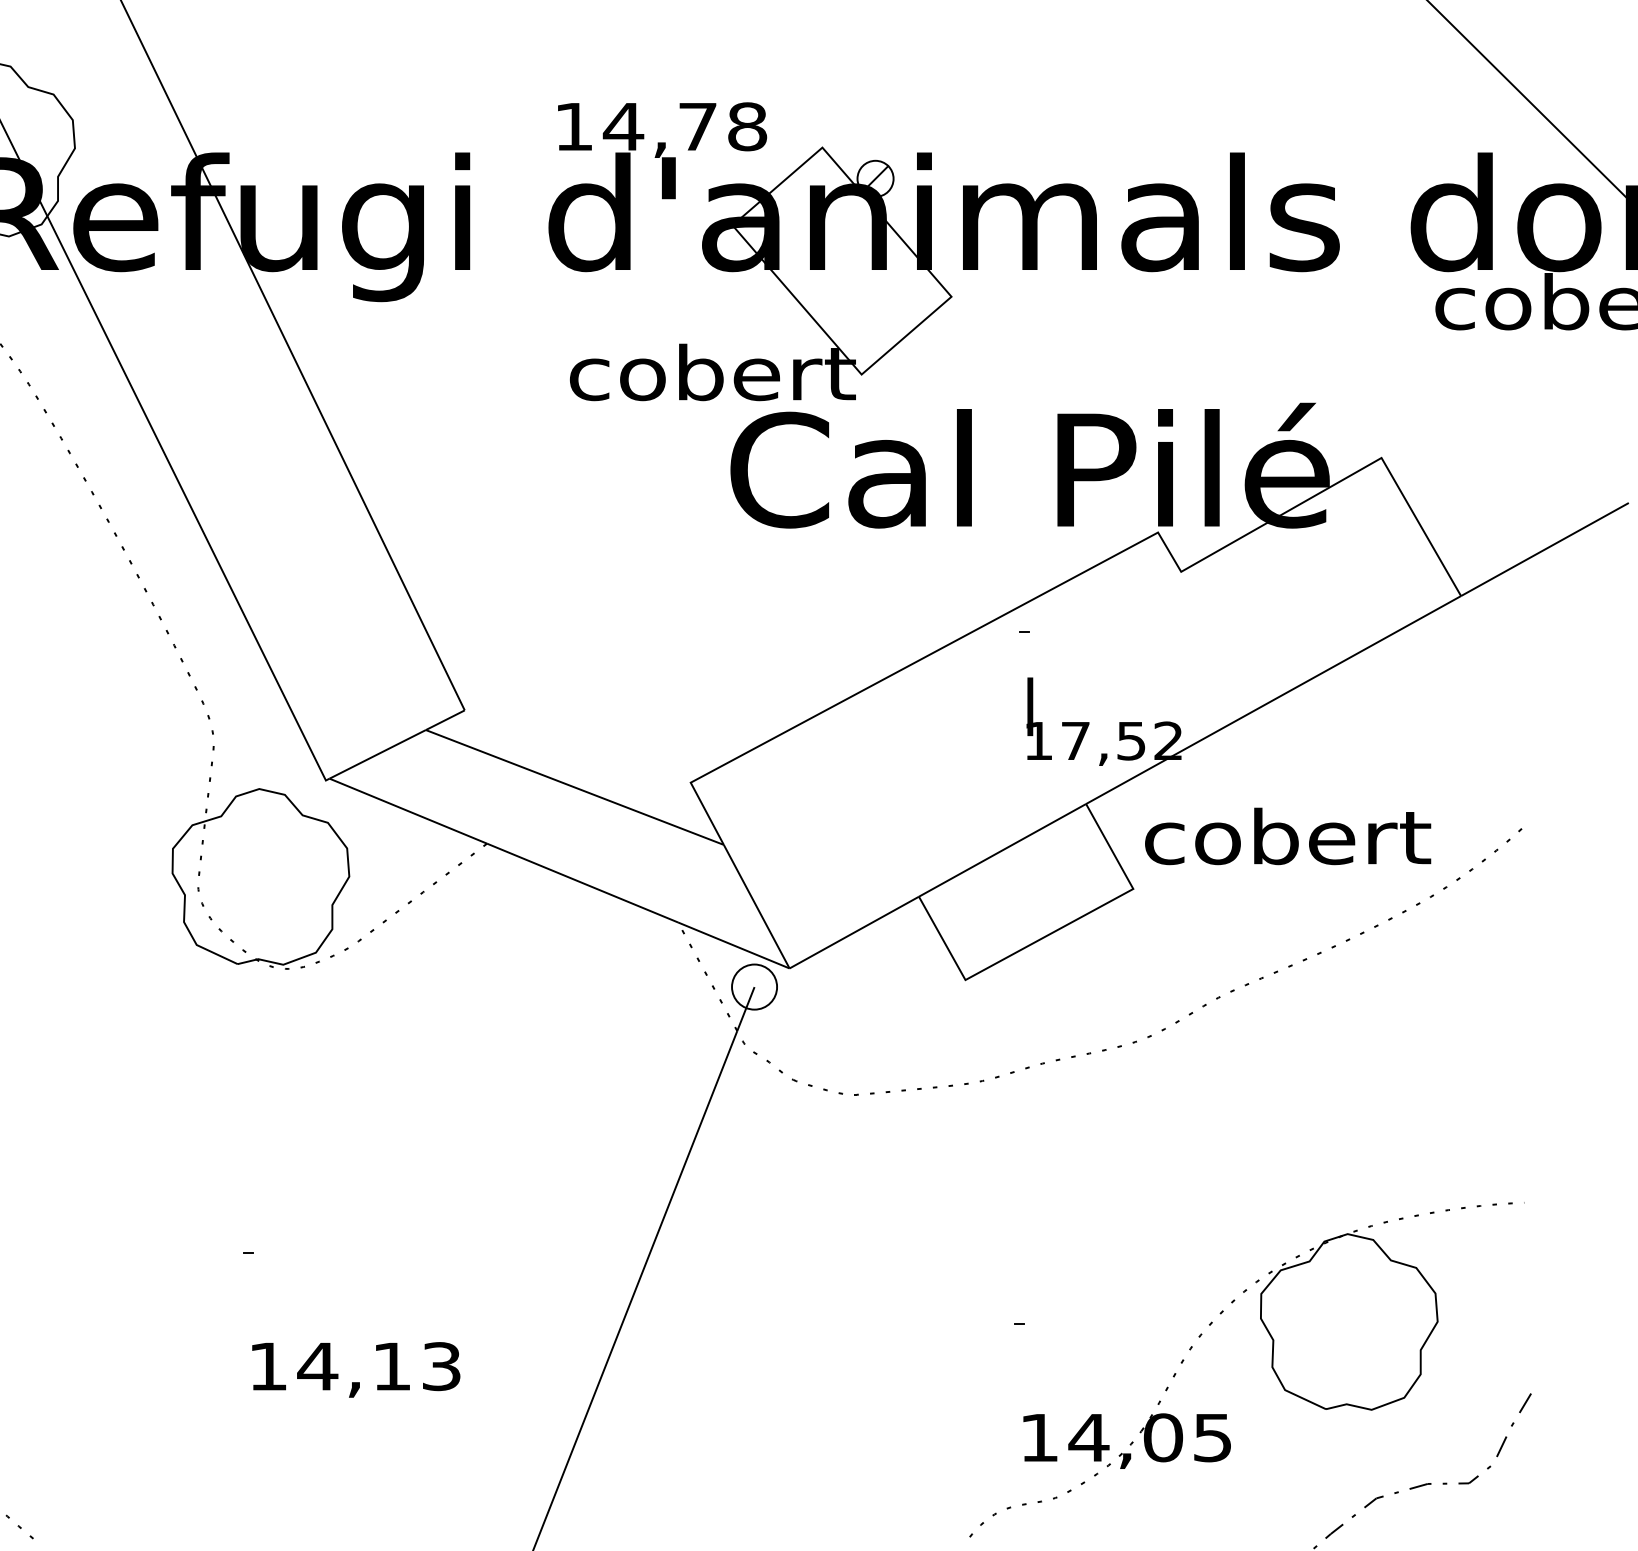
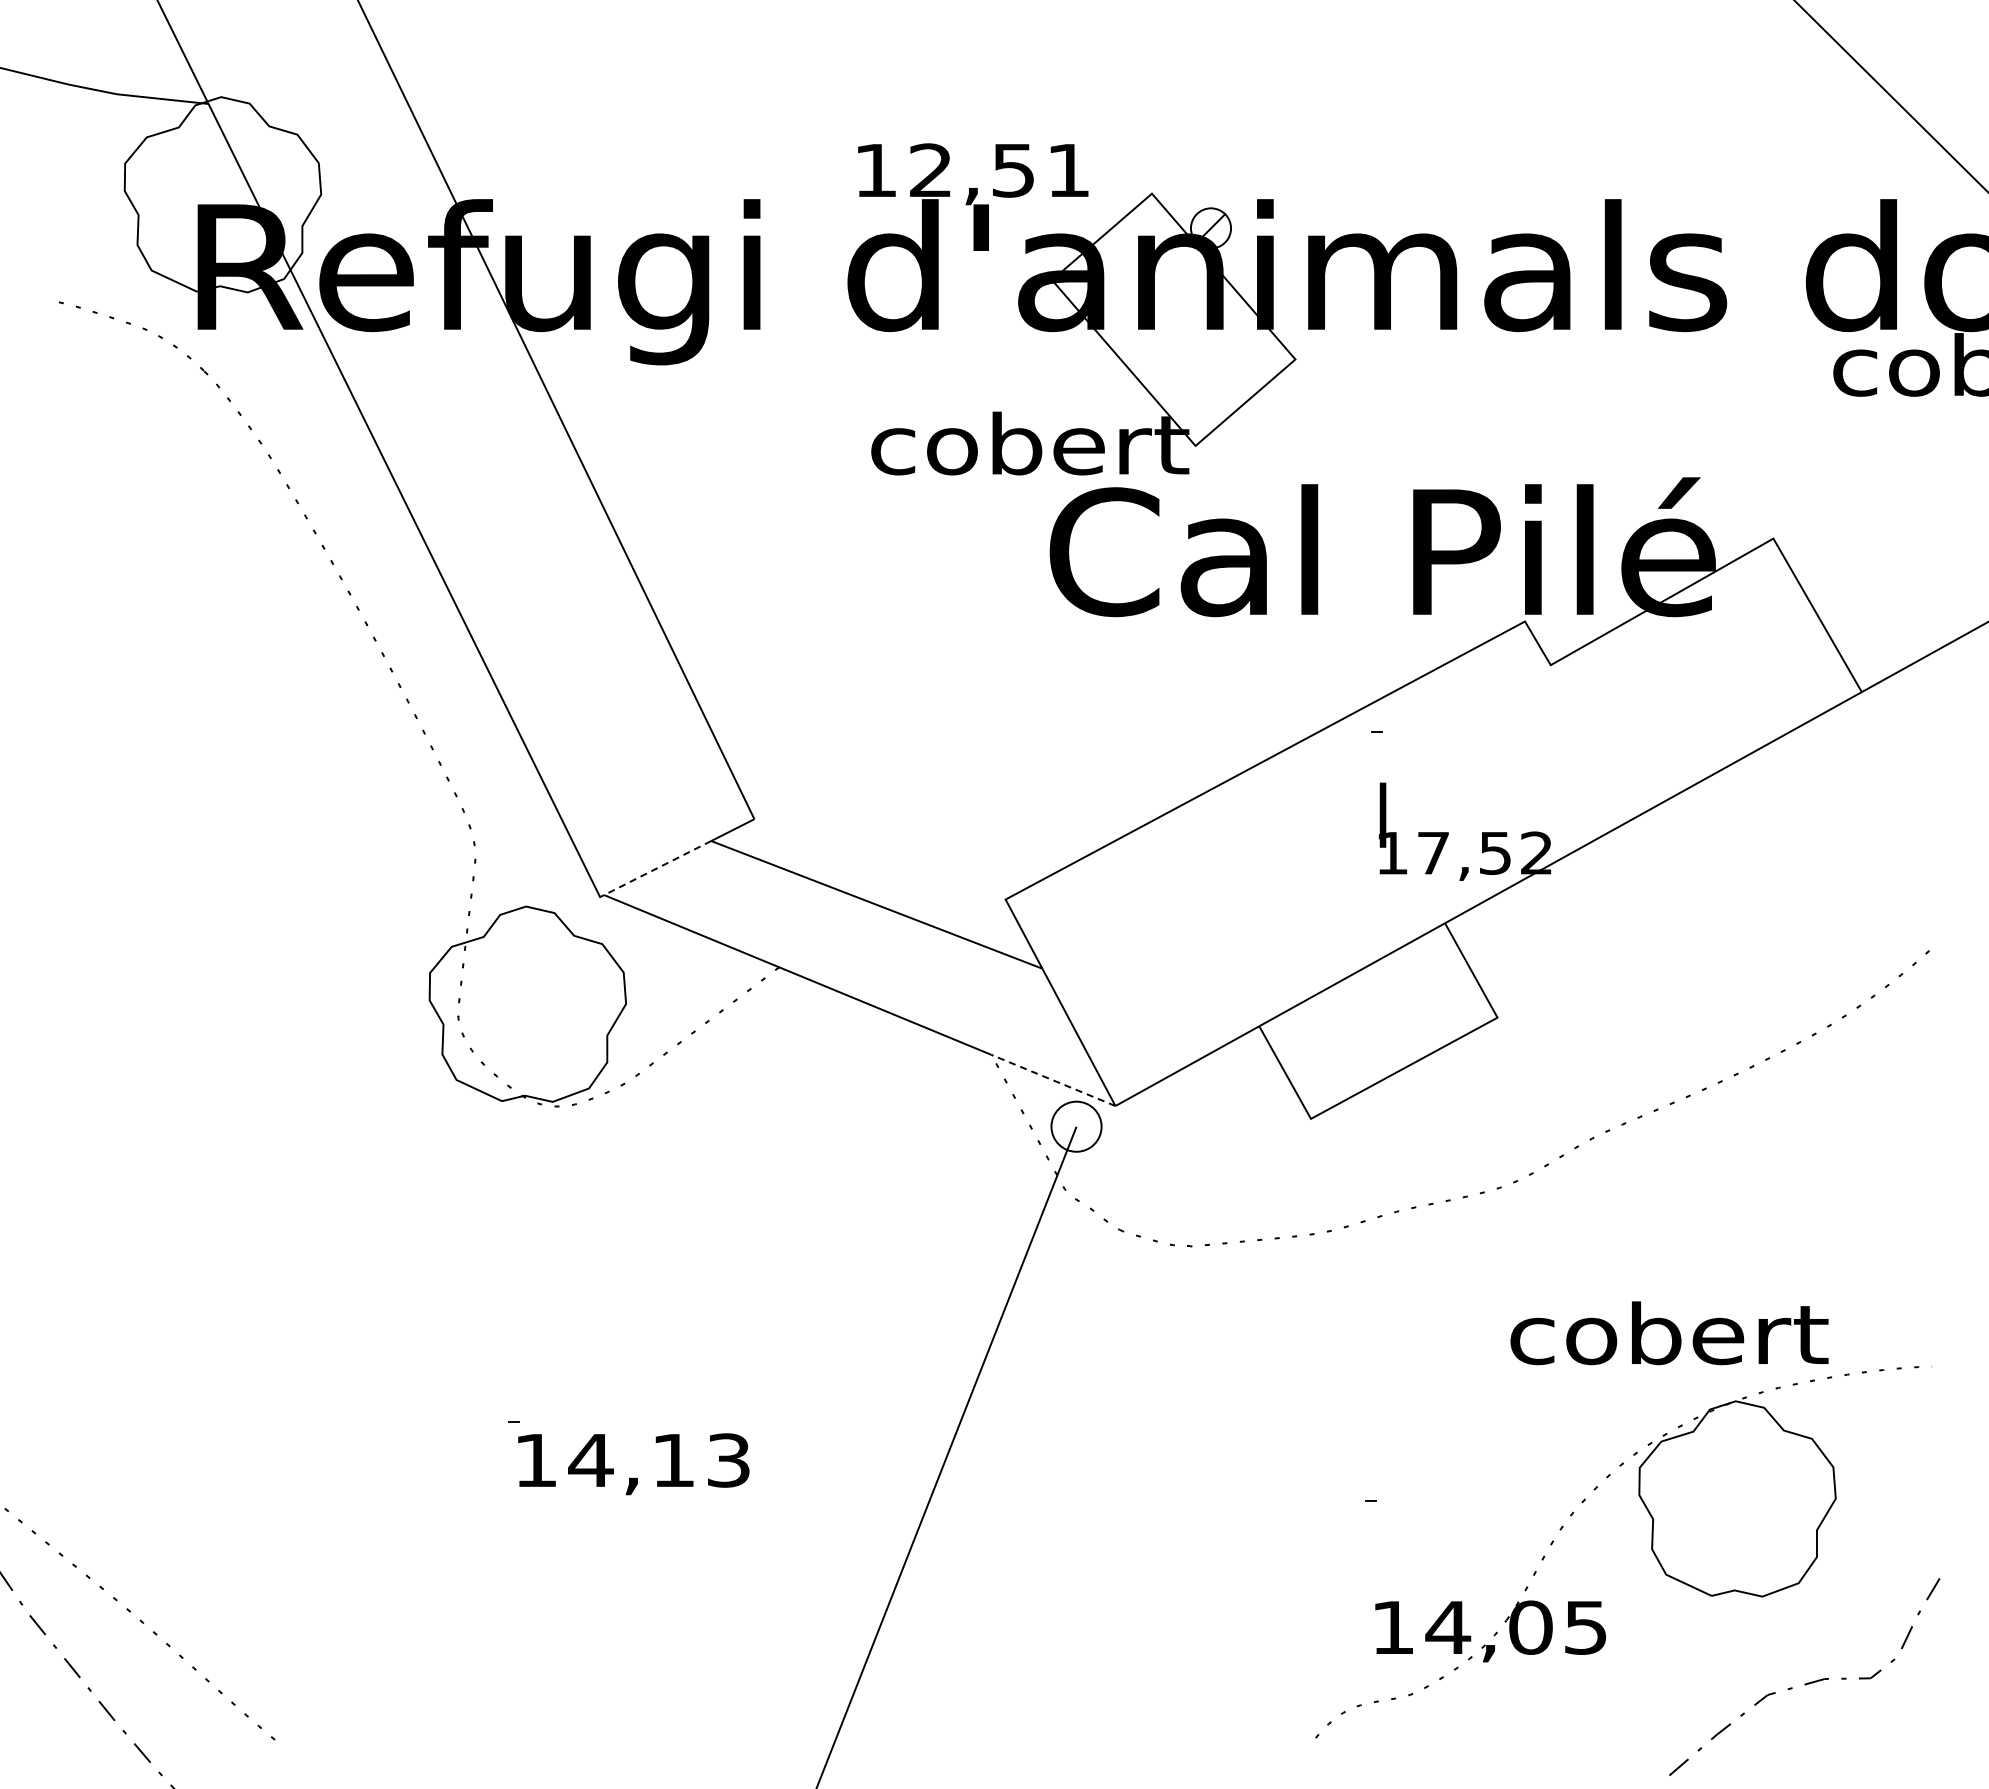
text: (685, 126) -> (999, 170), 14,78 -> 12,51
line: (377, 754) -> (657, 868), solid -> dashed
text: (1288, 836) -> (1669, 1333), moved
line: (733, 945) -> (1053, 1080), solid -> dashed
text: (355, 1370) -> (633, 1464), moved

